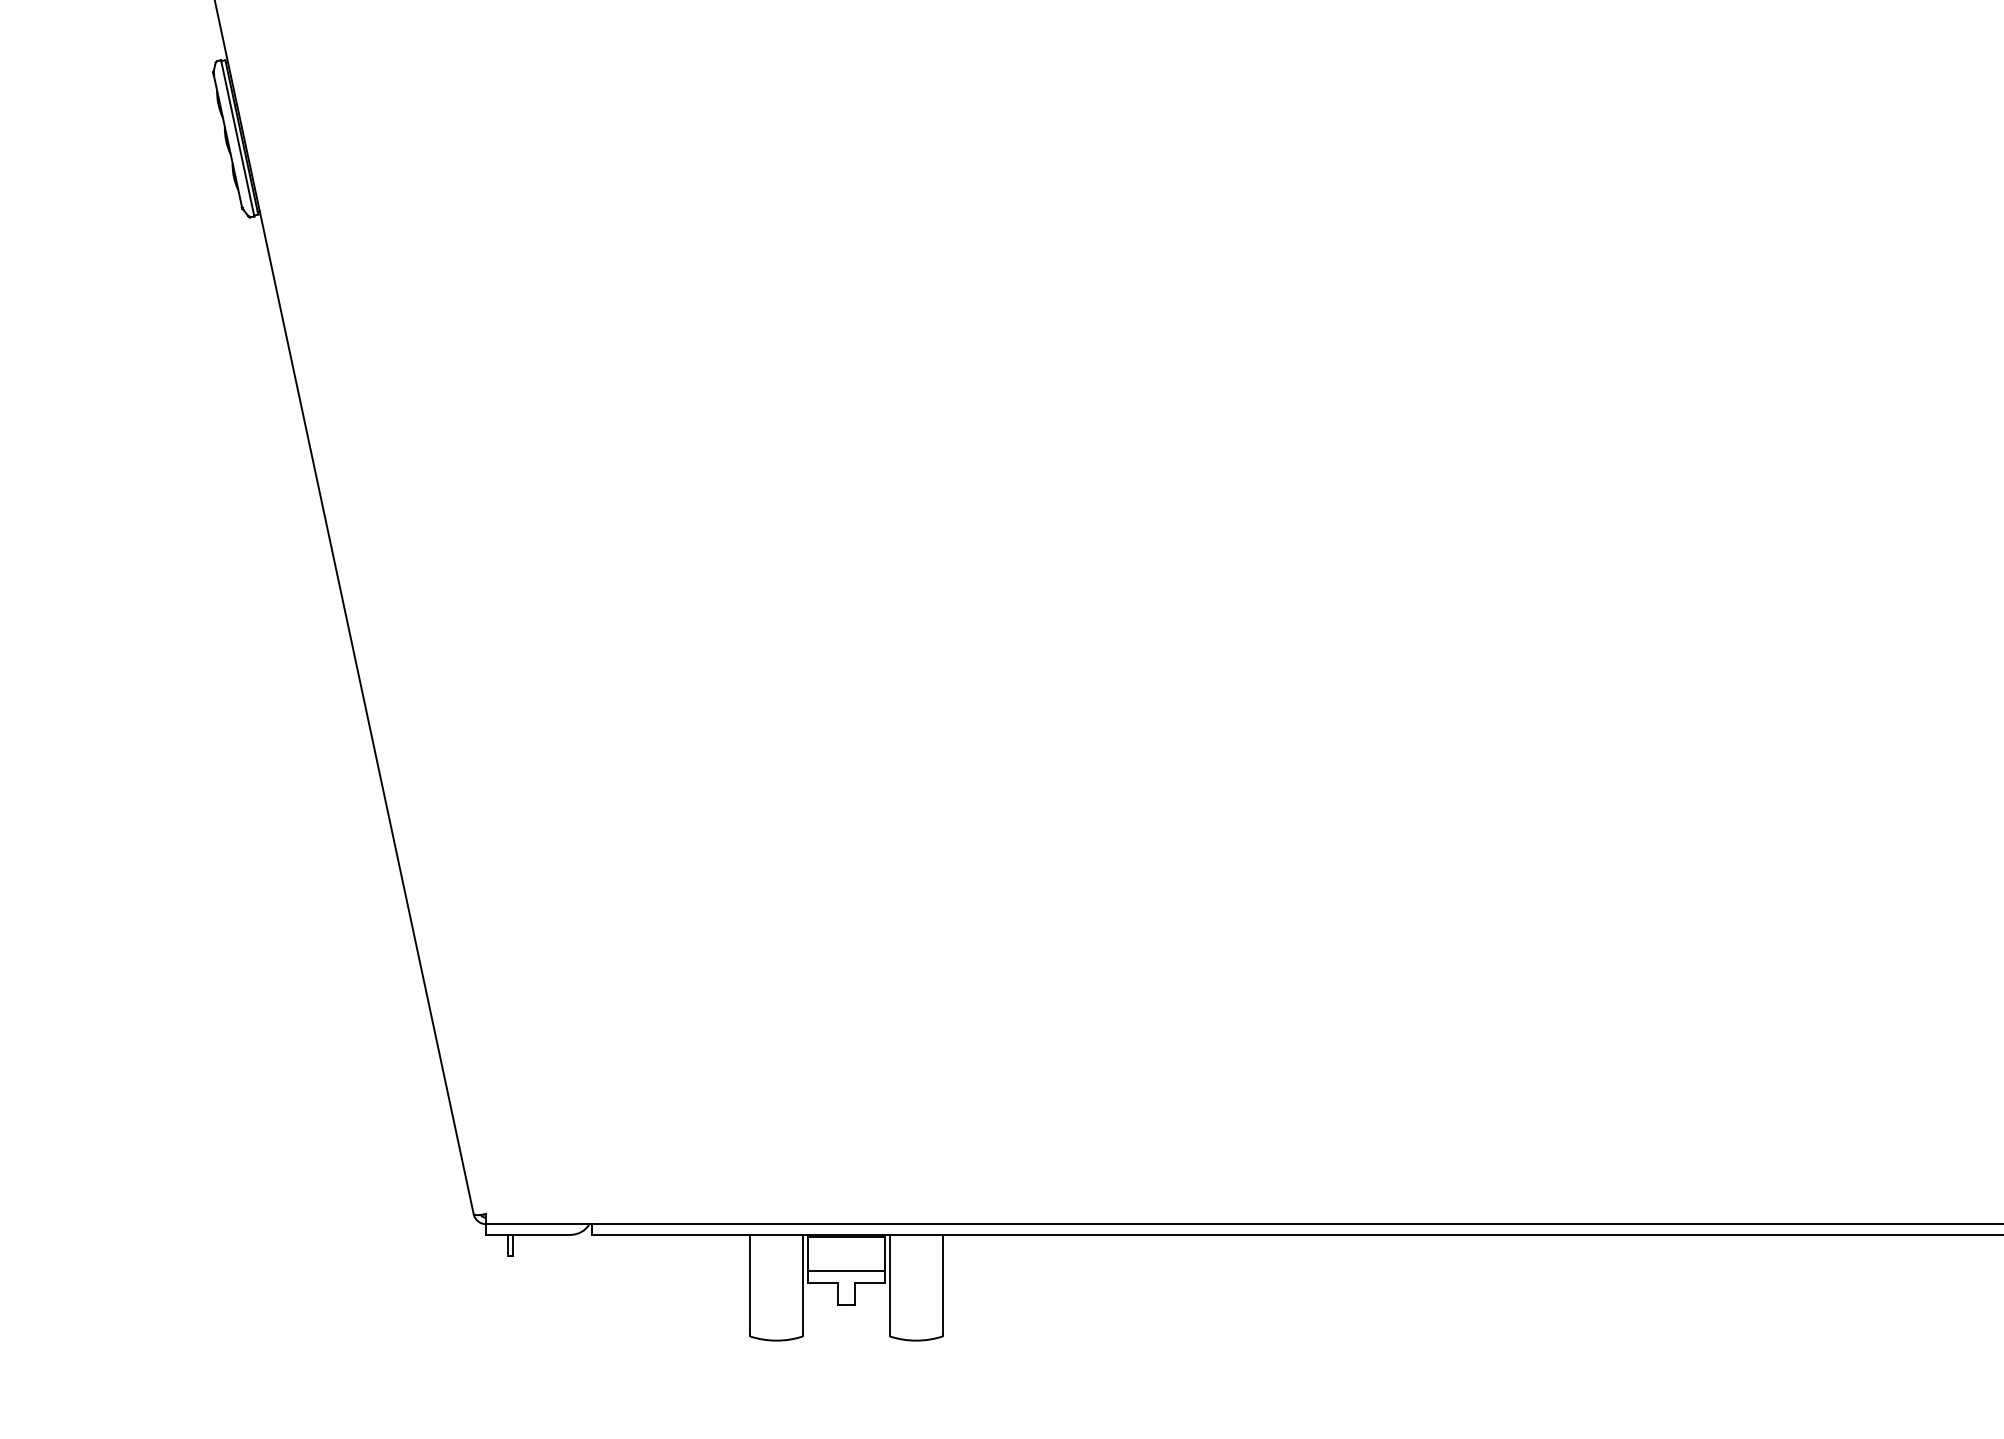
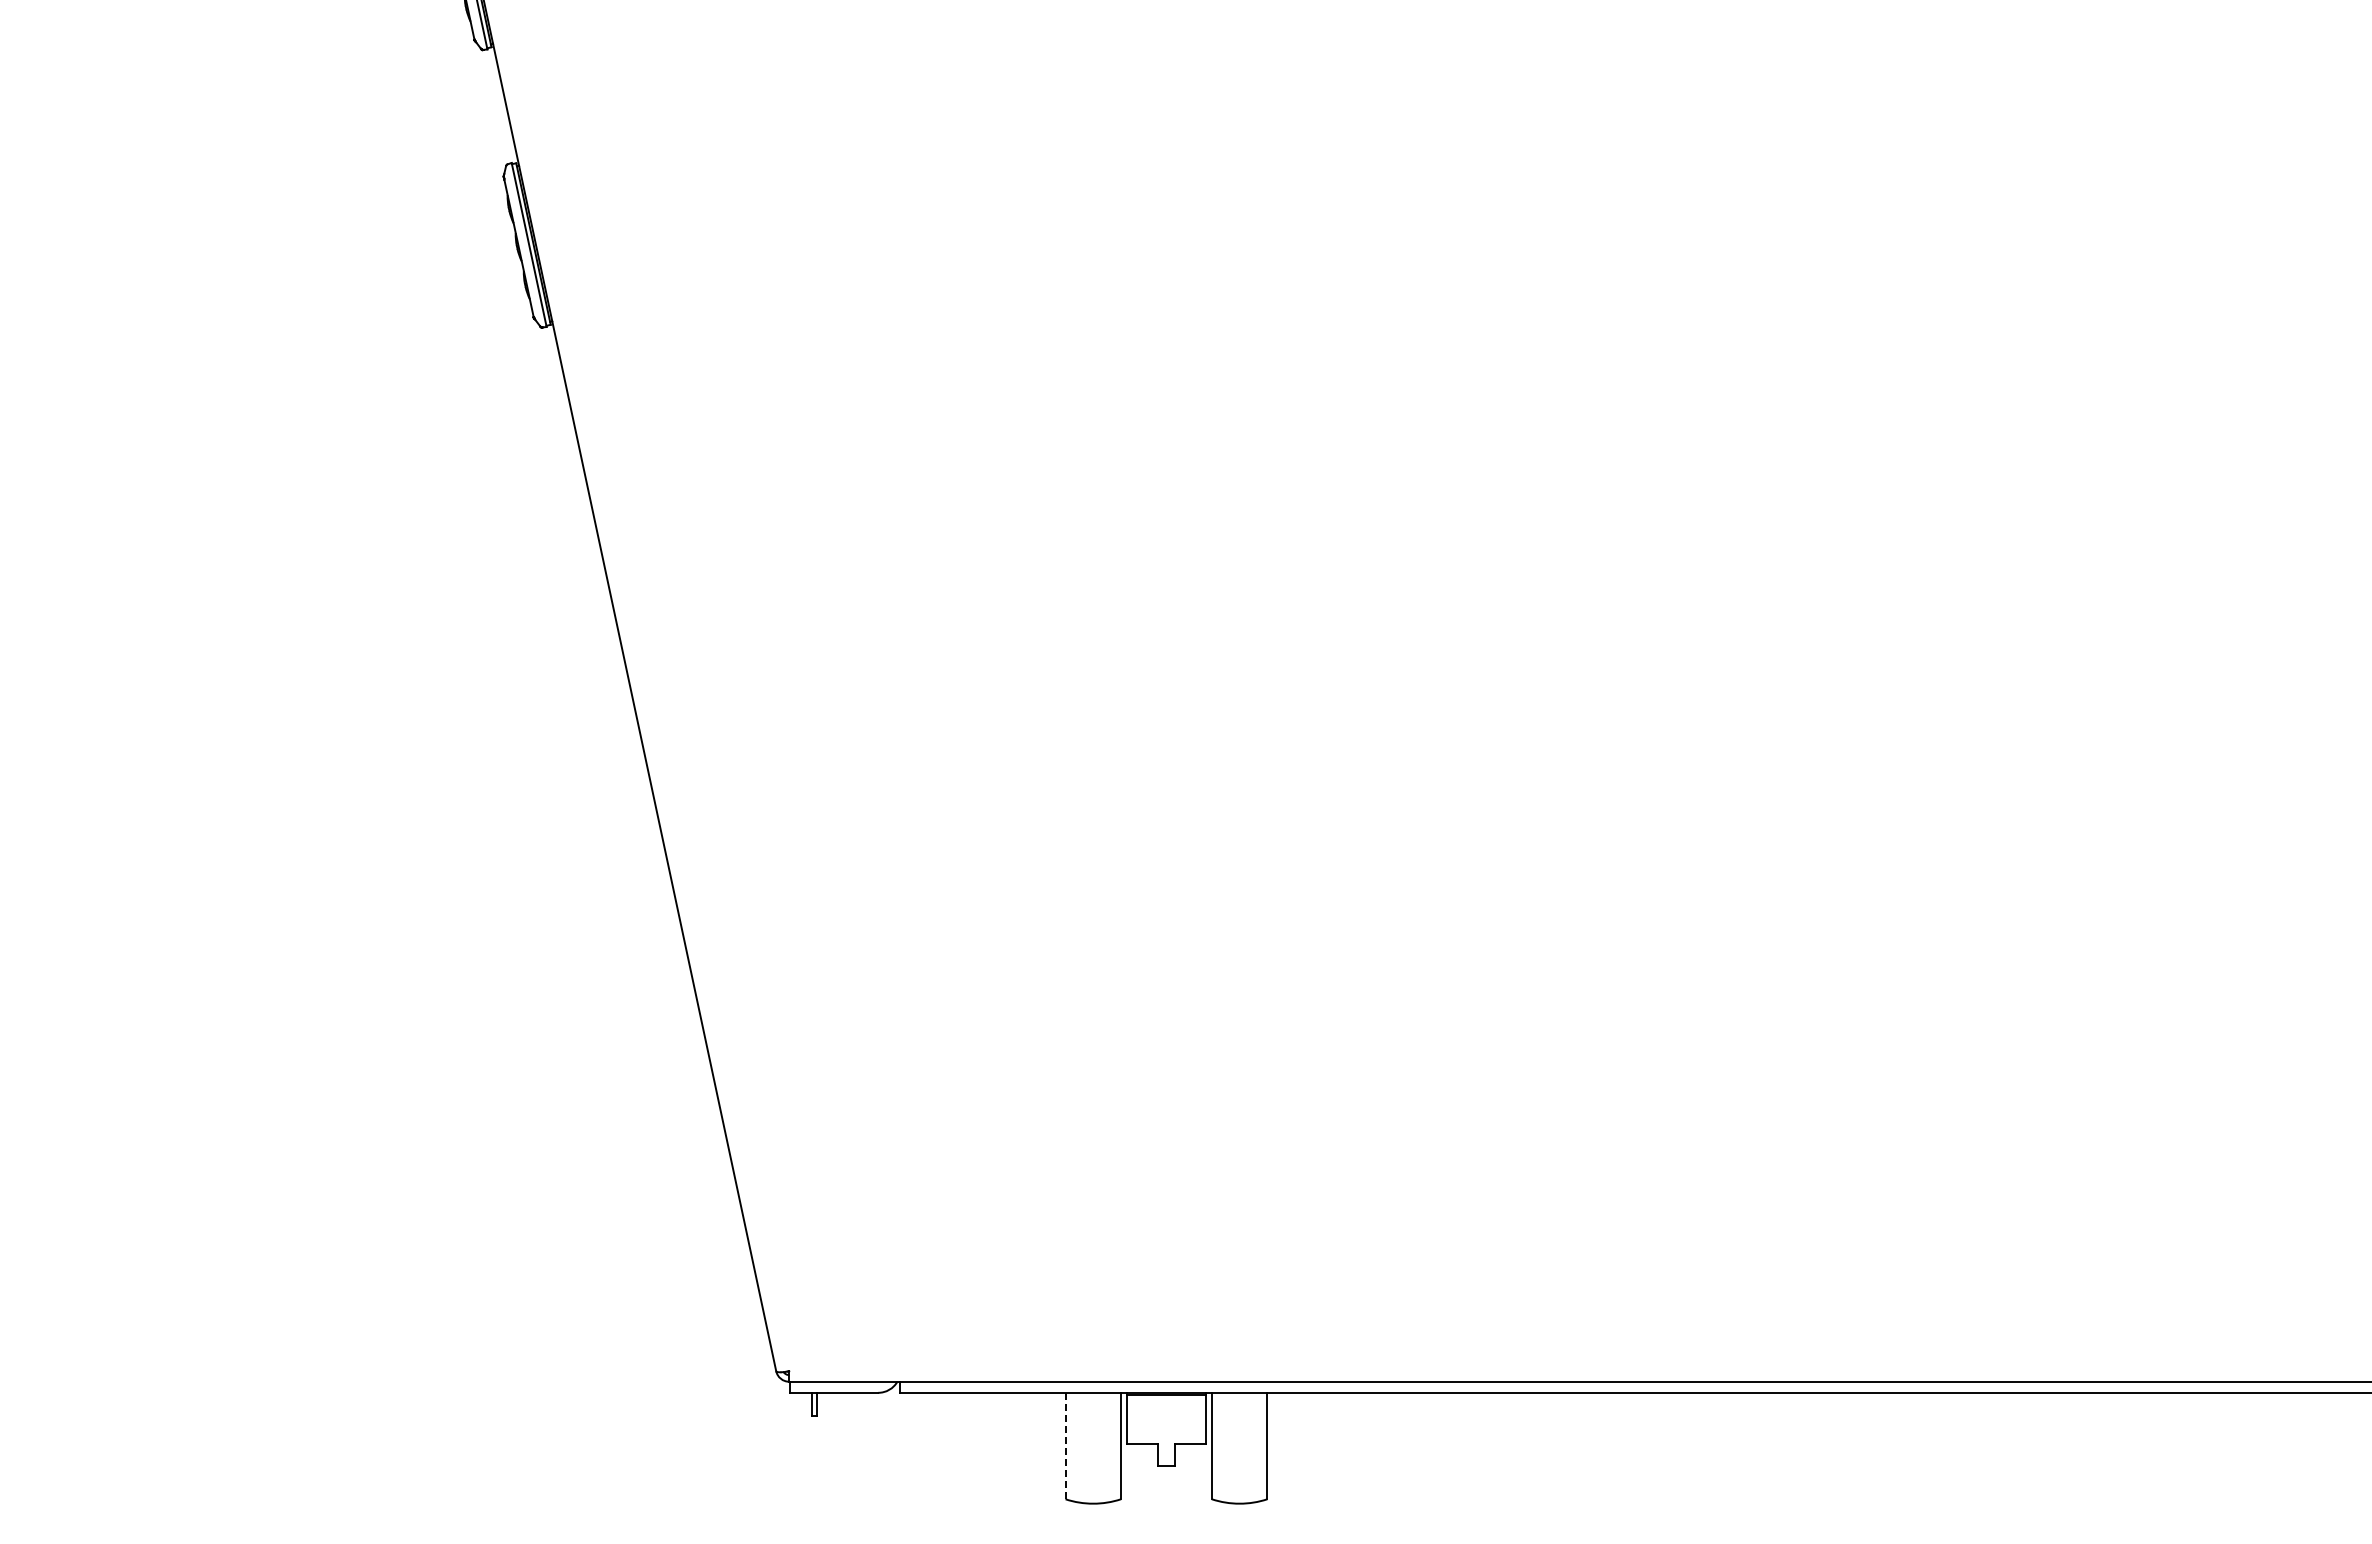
line: (846, 1270) -> (1166, 1430), removed
line: (749, 1286) -> (1065, 1446), solid -> dashed

